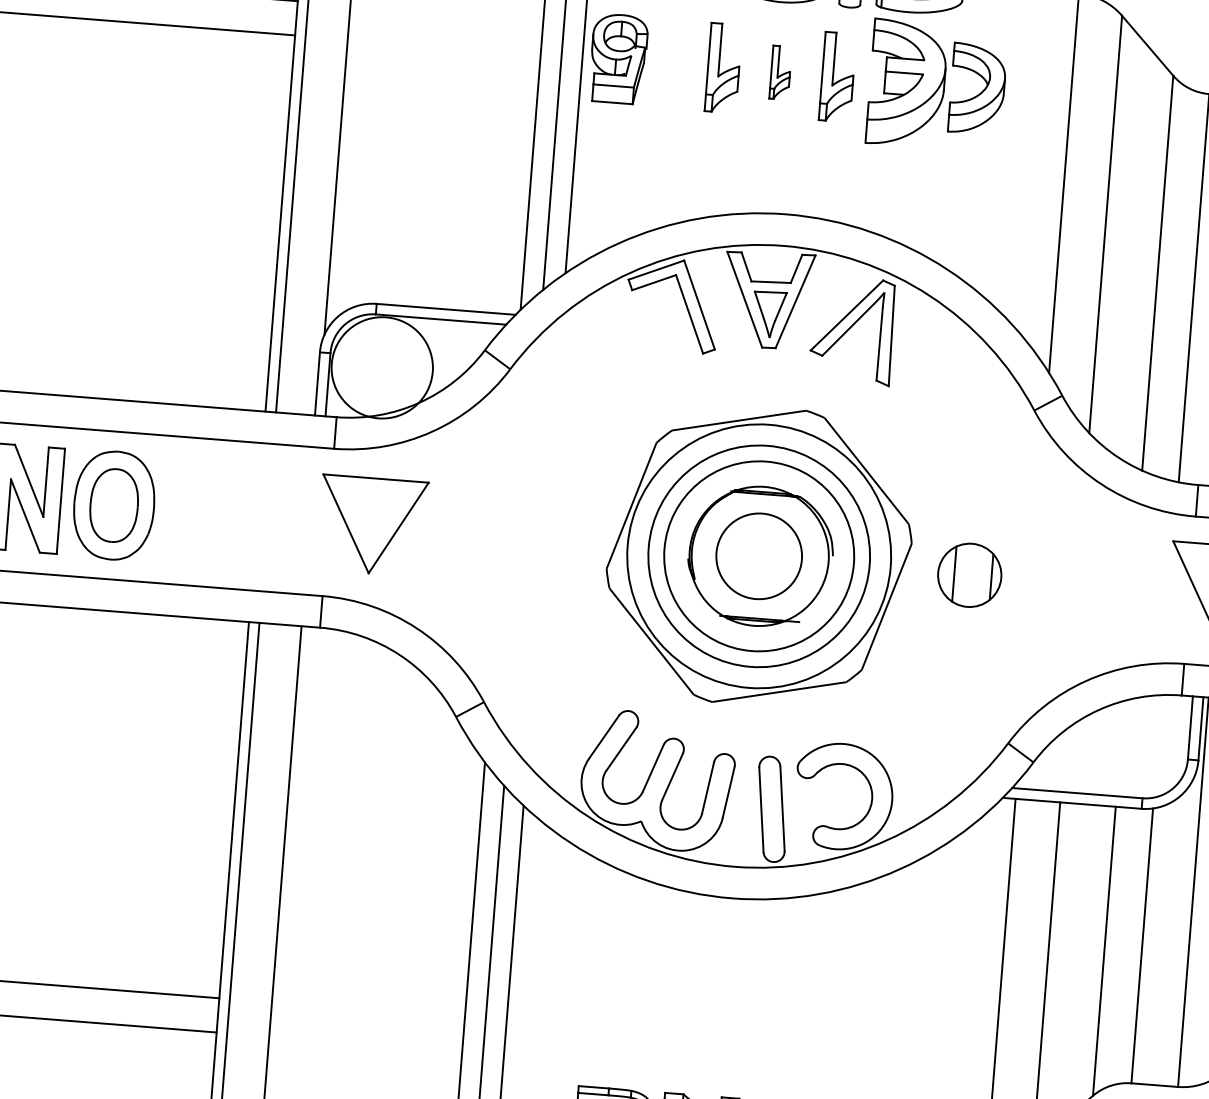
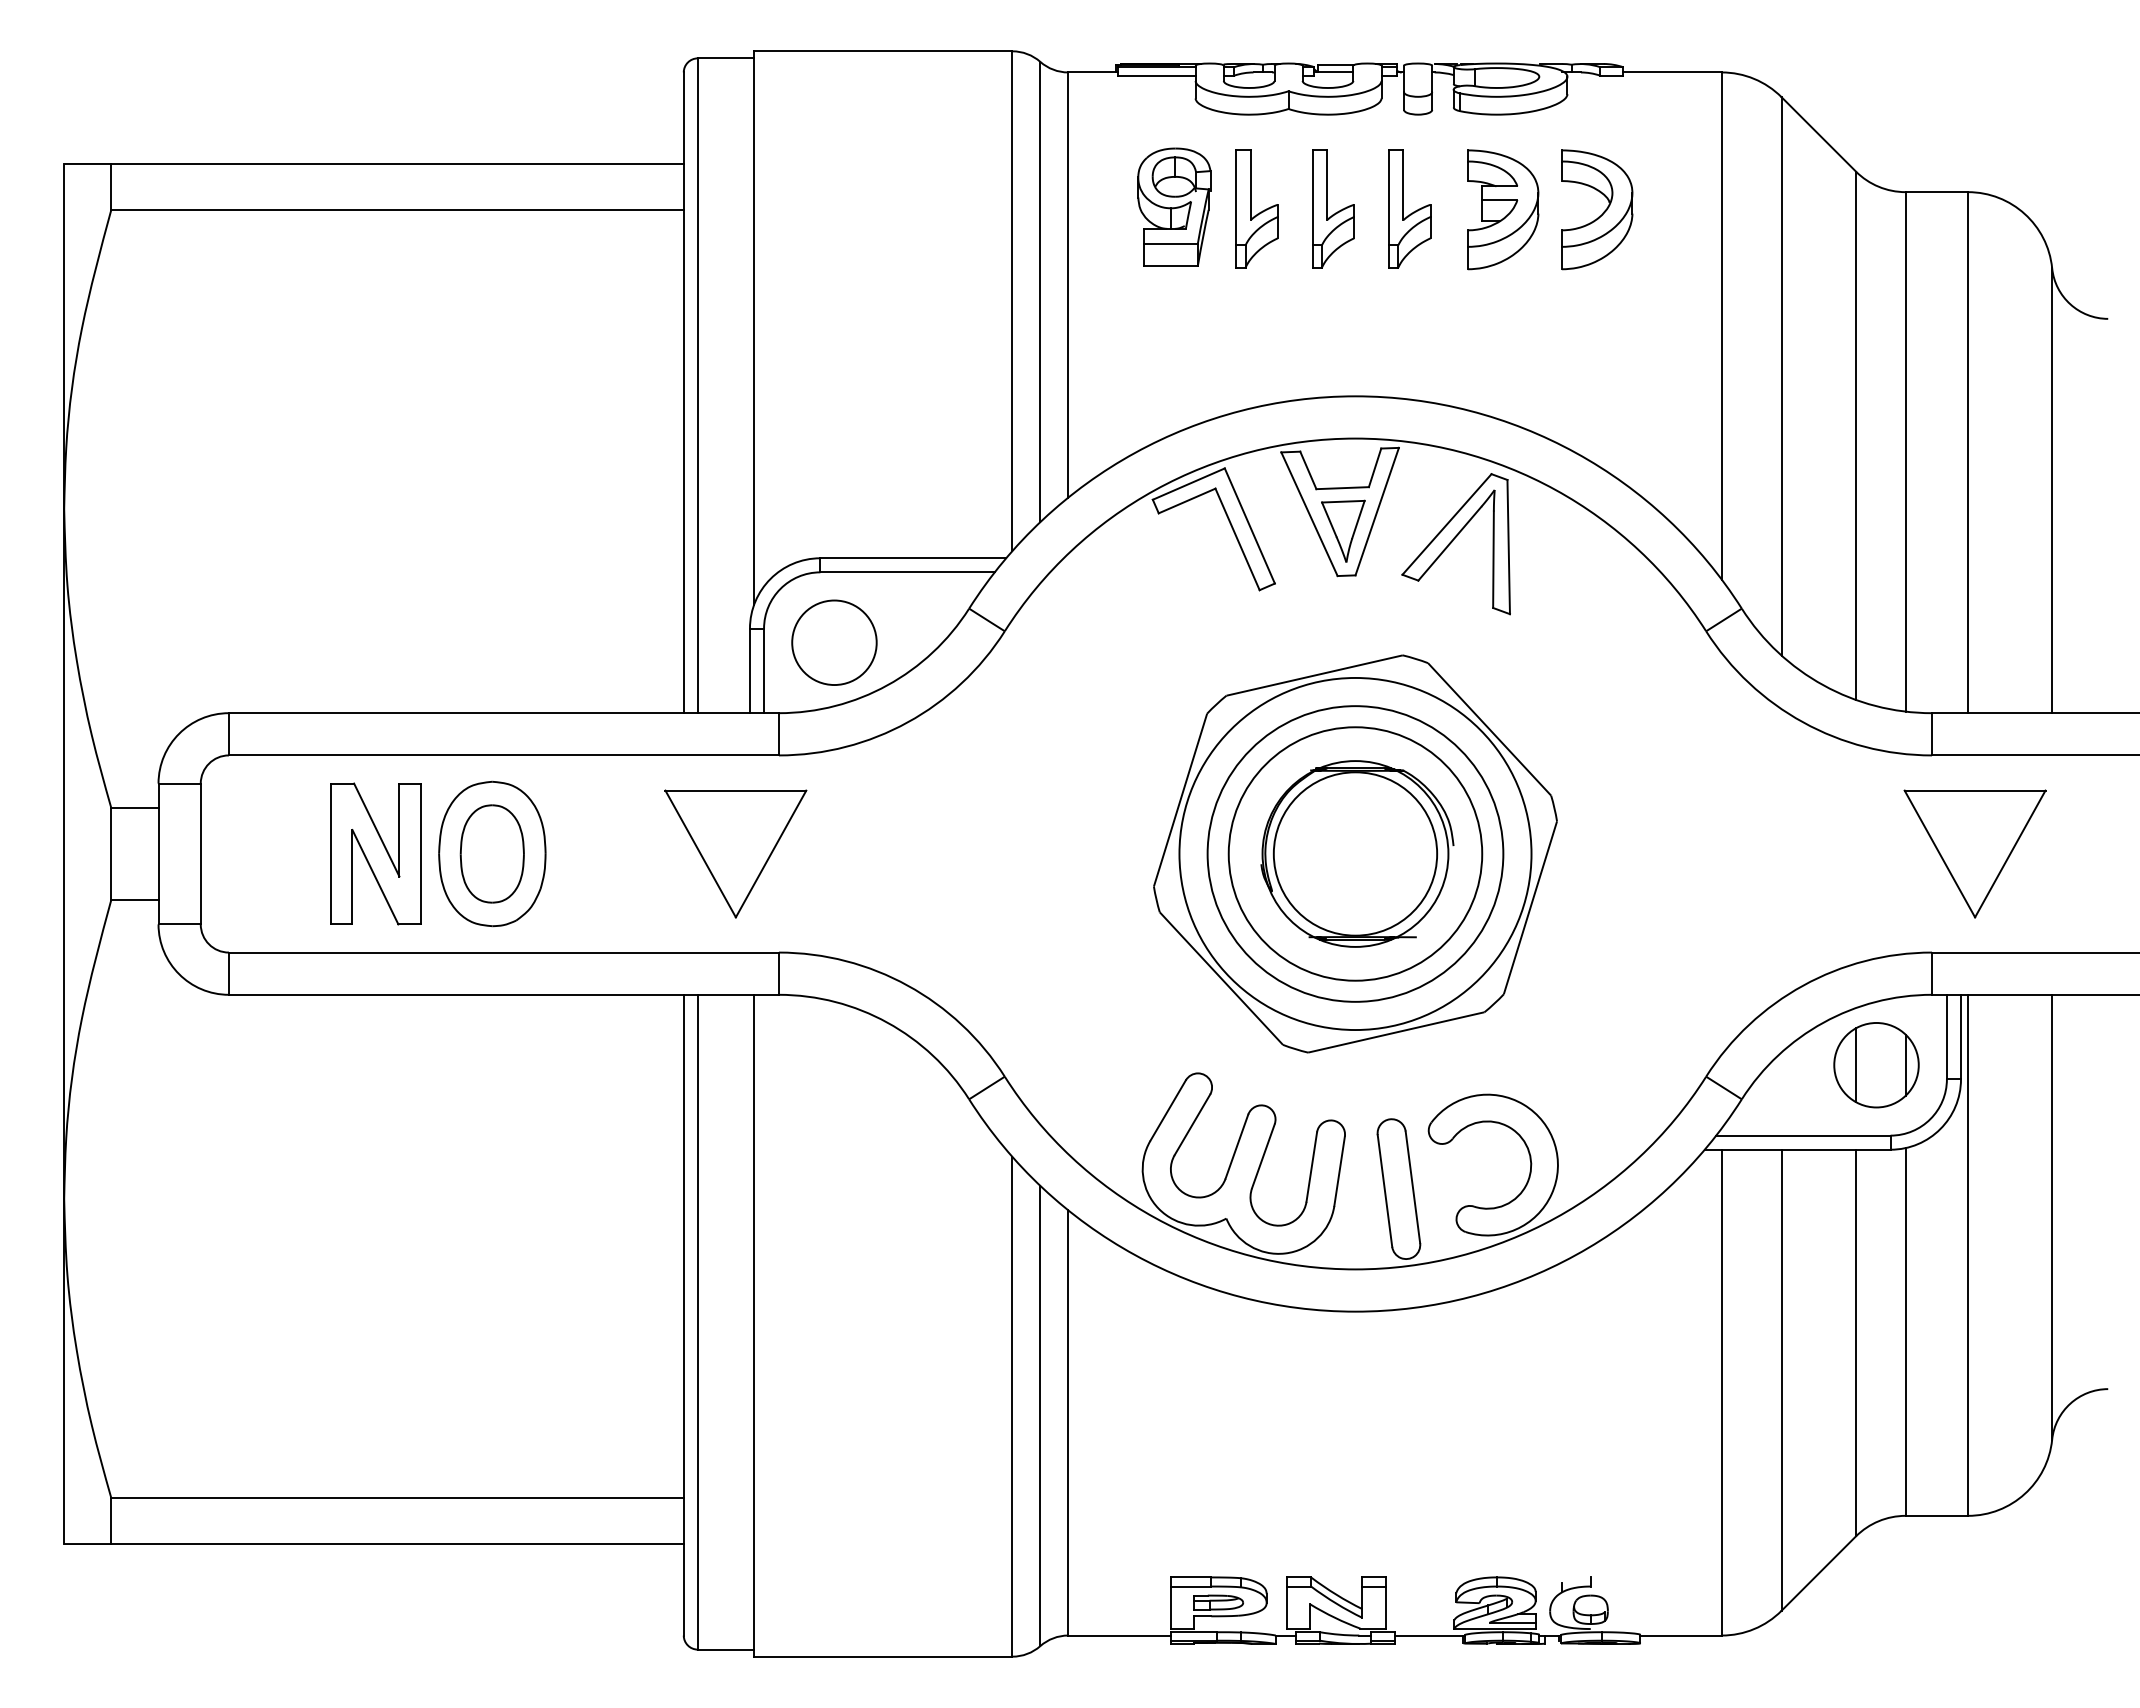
part: (618, 58) -> (1174, 206), moved
part: (780, 72) -> (1333, 208), size x1.67
part: (907, 83) -> (1503, 209), size x0.71
circle: (382, 367) -> (834, 642), size x0.62
part: (372, 525) -> (735, 853), moved
circle: (759, 555) -> (1355, 853), size x1.43
part: (969, 575) -> (1876, 1065), moved

